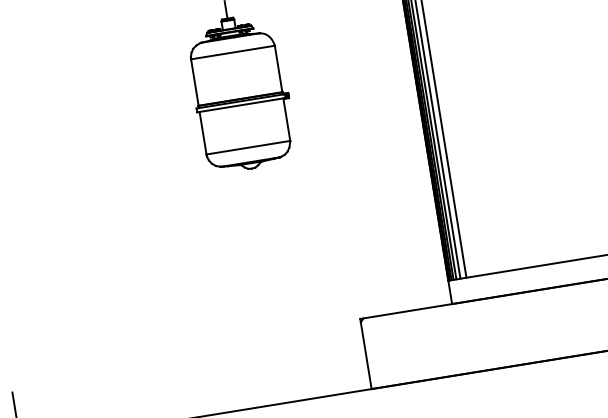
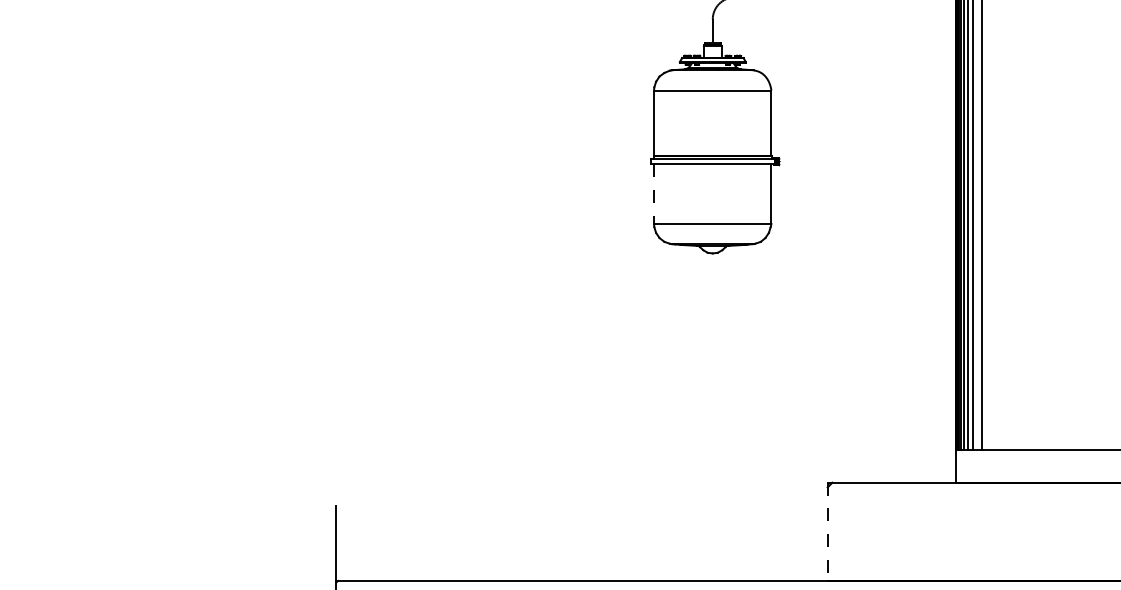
line: (203, 133) -> (654, 194), solid -> dashed
line: (365, 354) -> (827, 532), solid -> dashed

